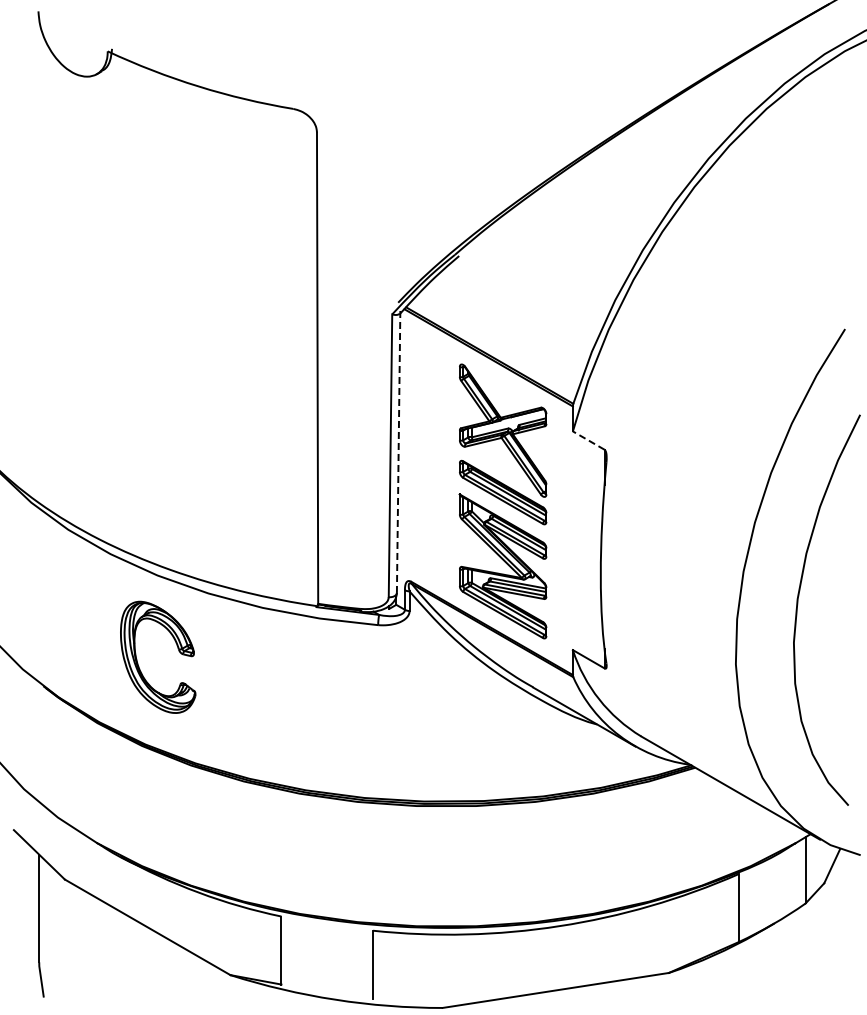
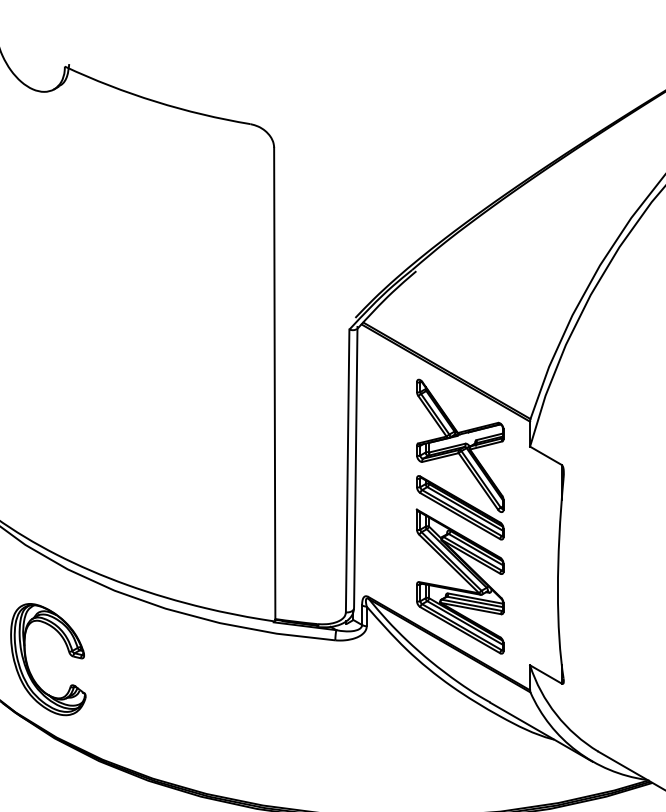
line: (588, 440) -> (545, 455), dashed -> solid
line: (398, 452) -> (355, 467), dashed -> solid
part: (177, 648) -> (67, 650), moved

